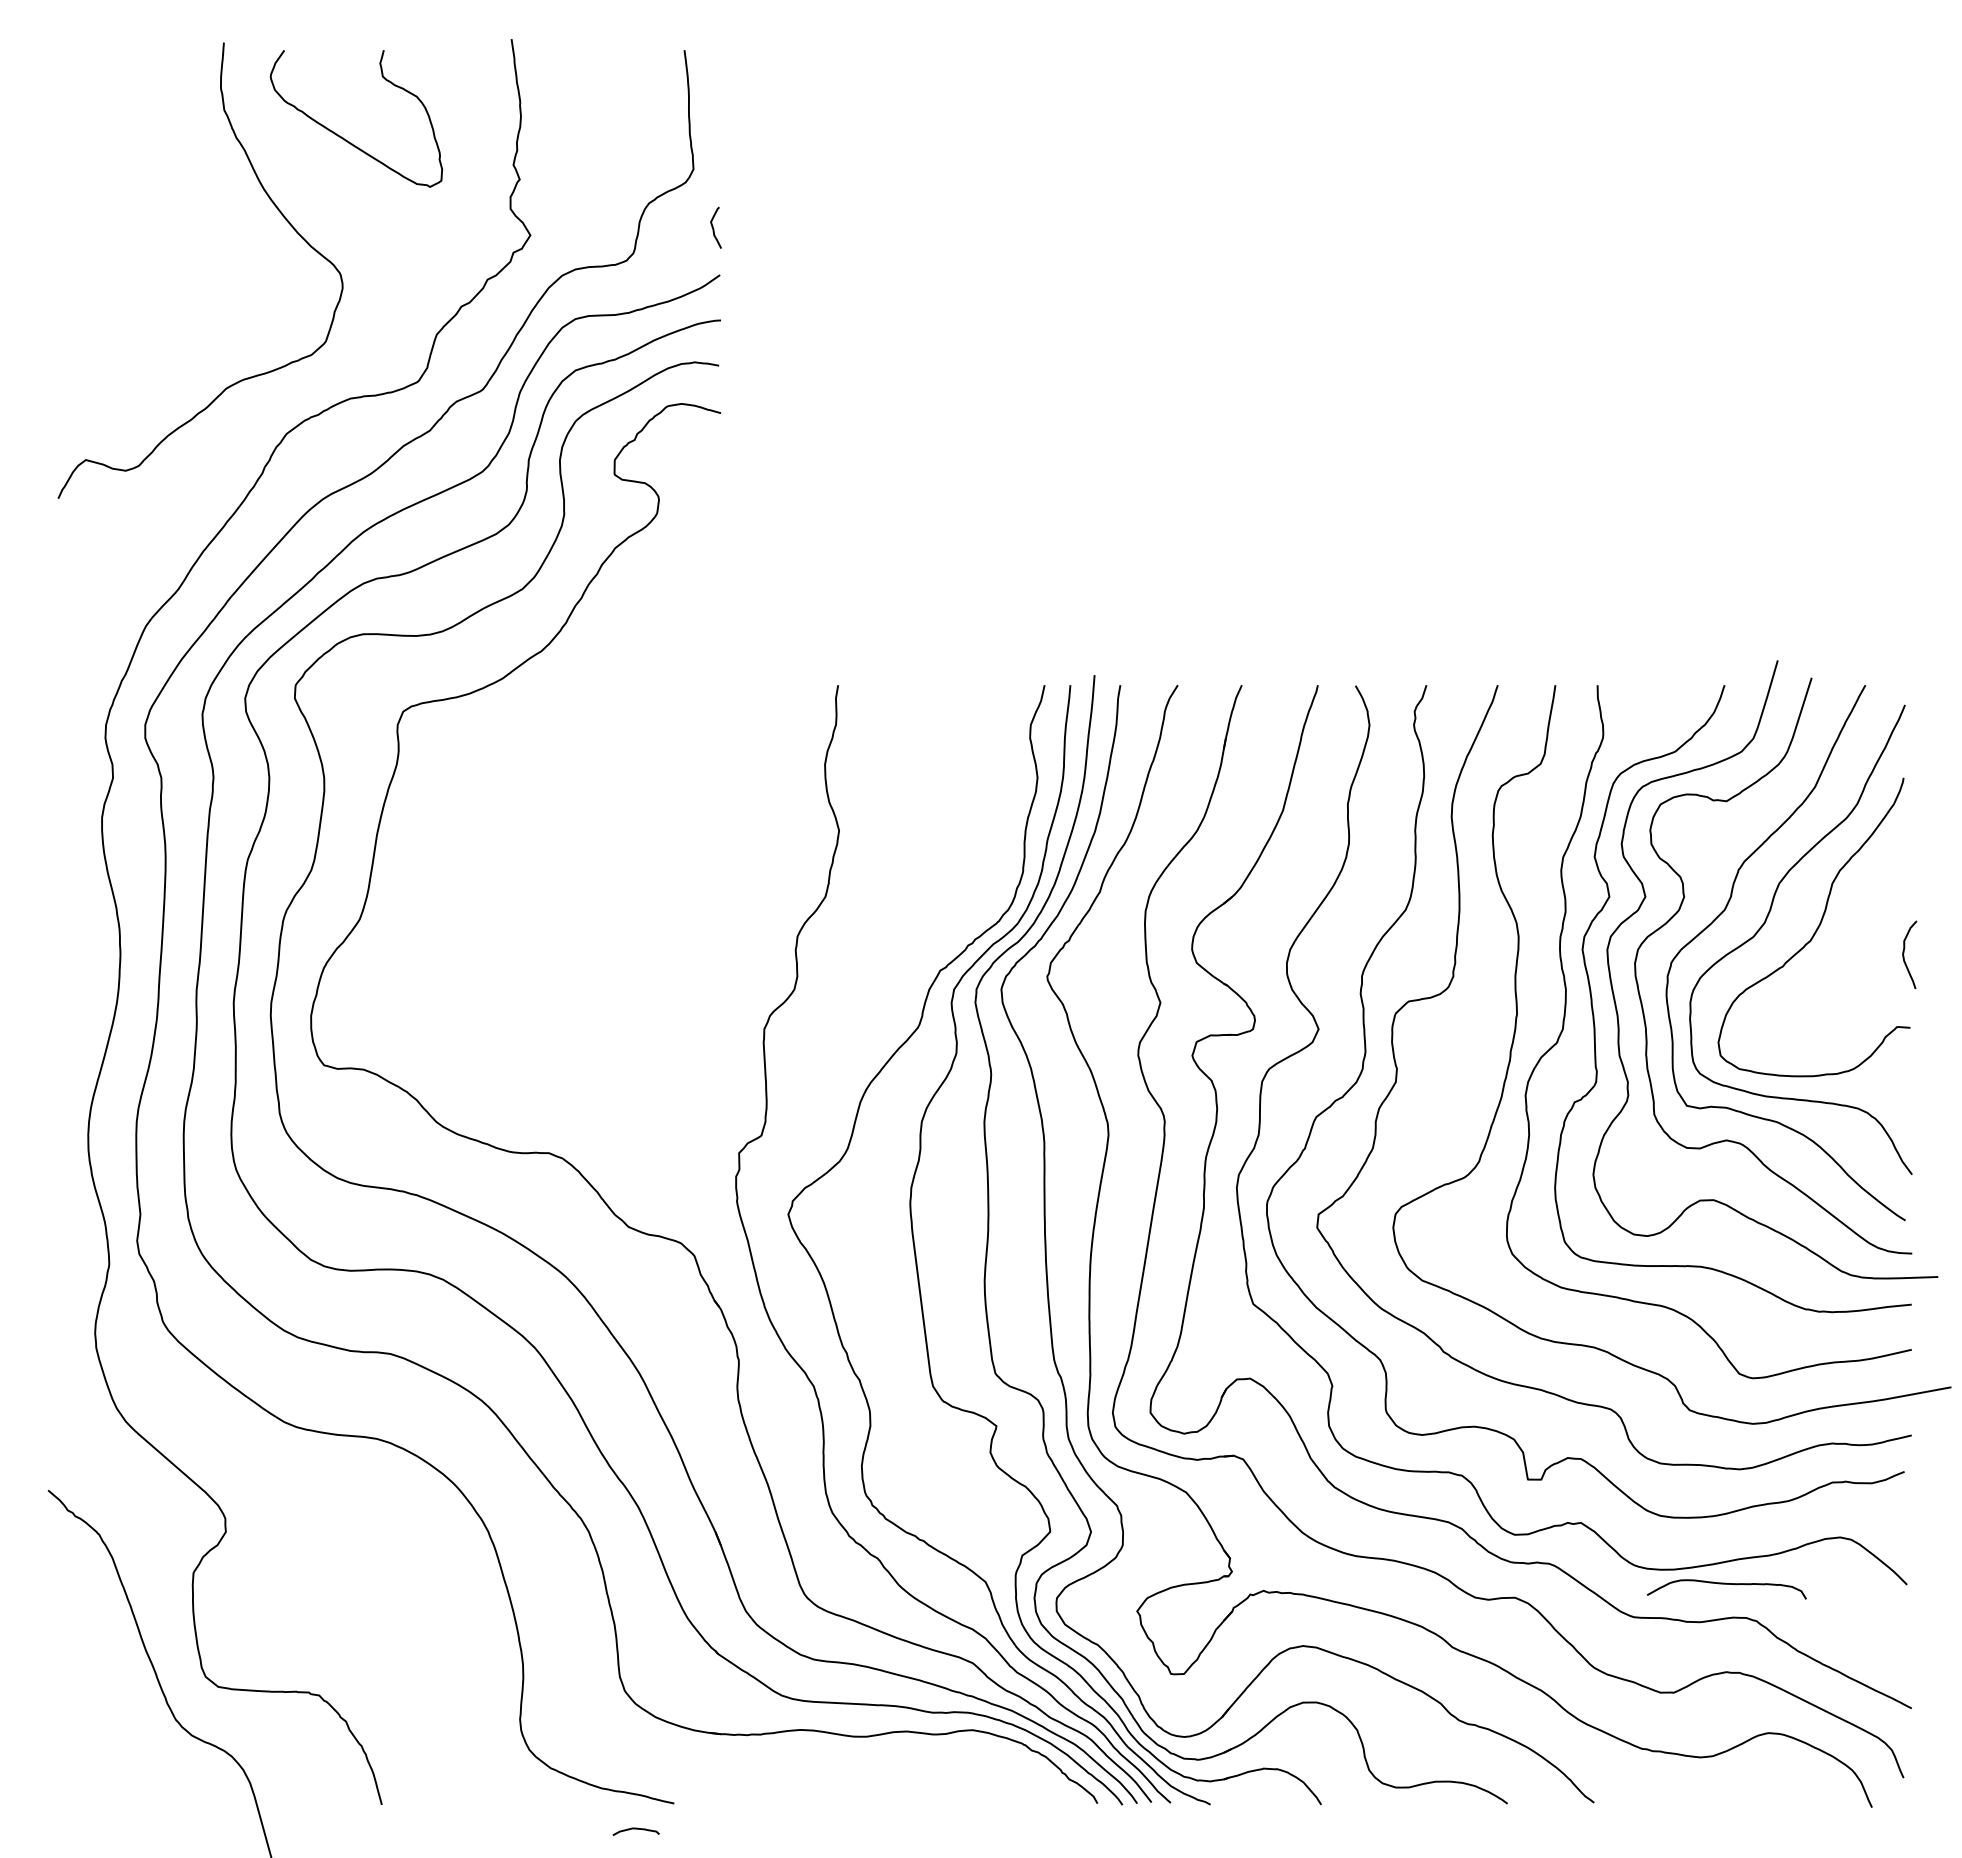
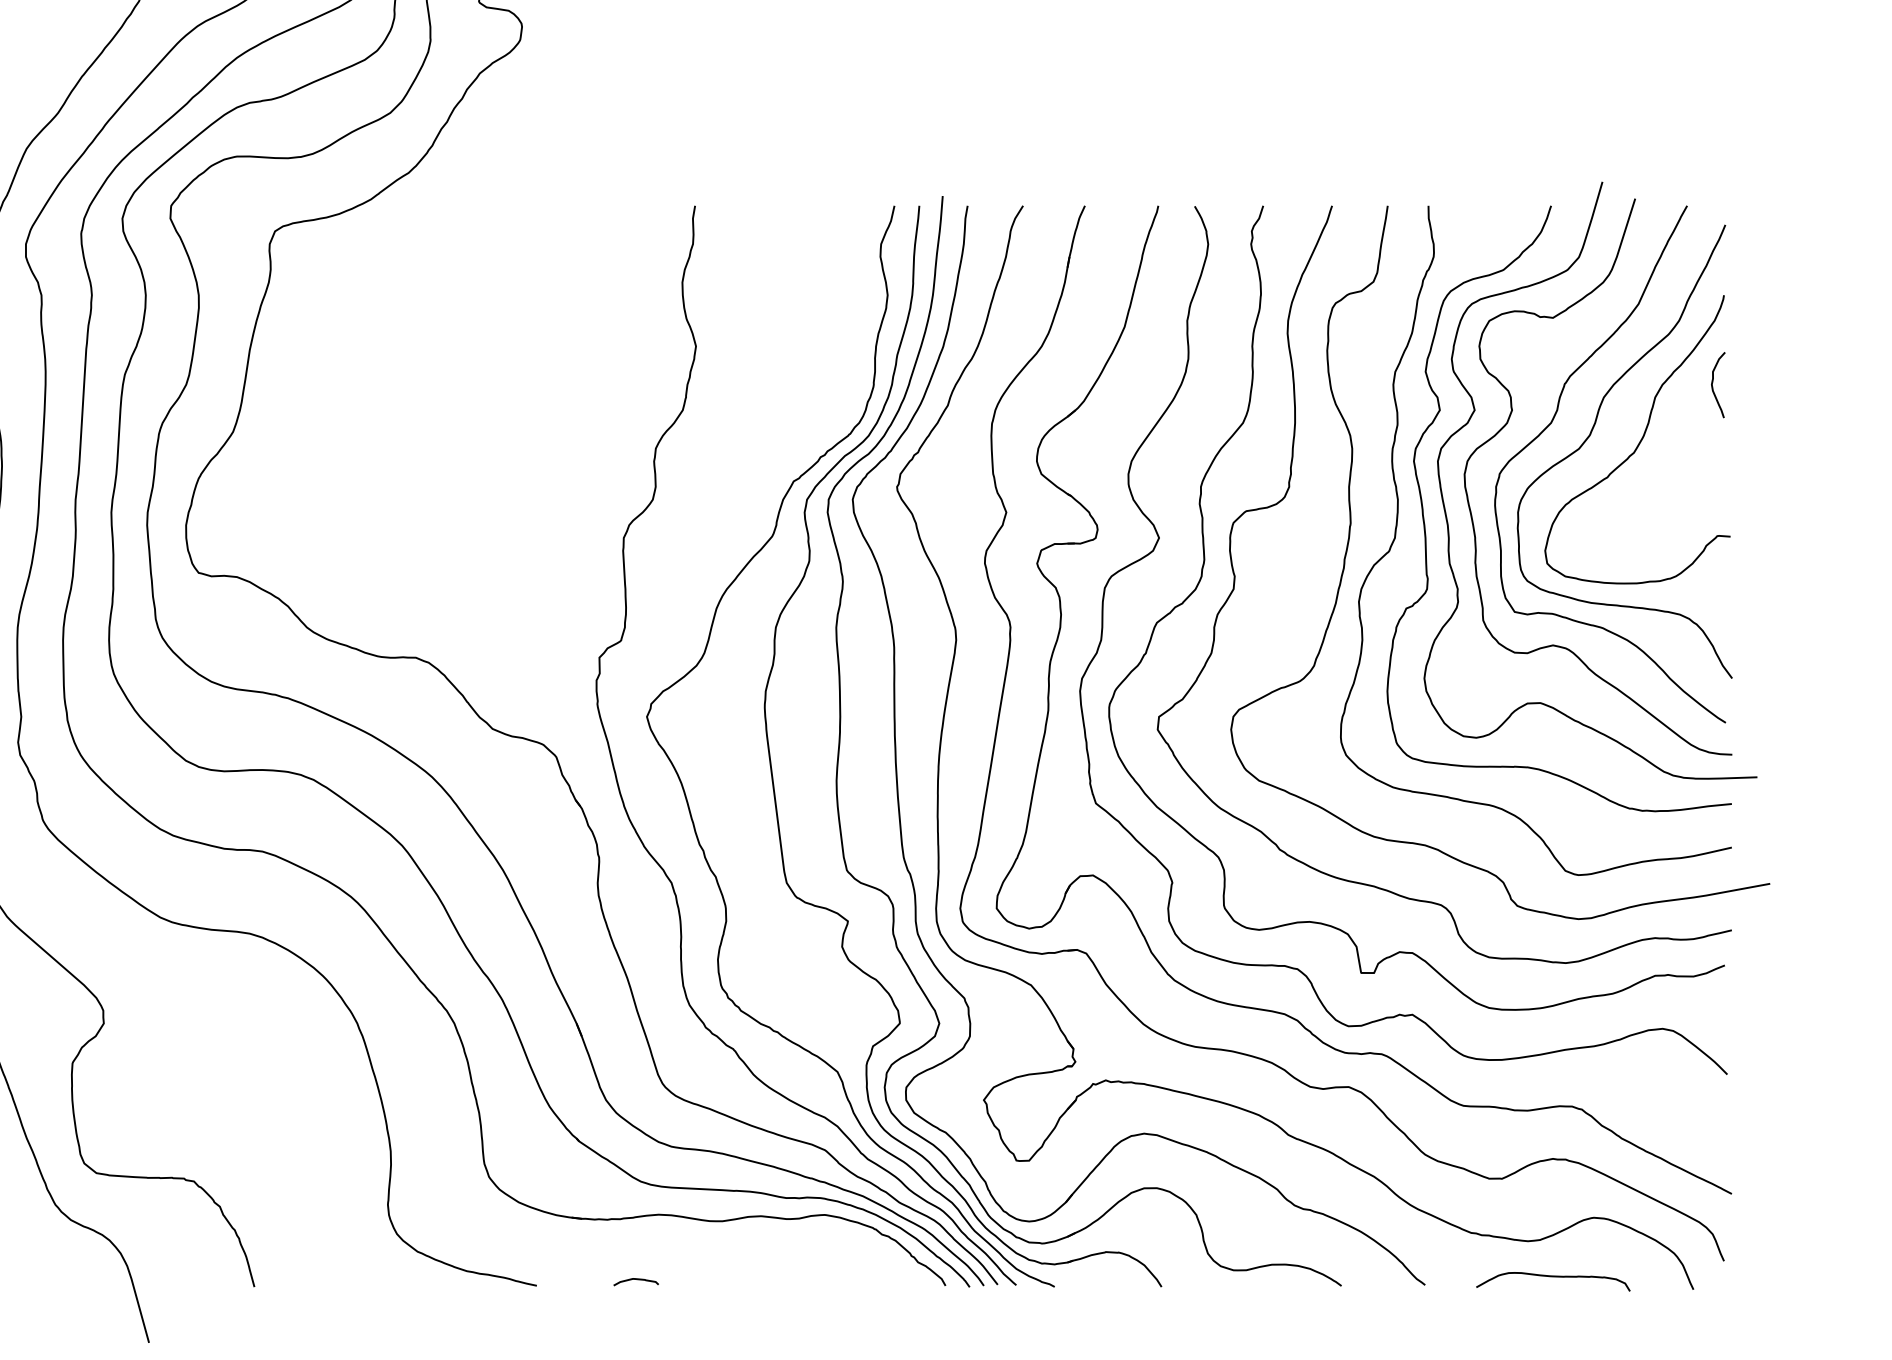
curve: (1904, 953) -> (1713, 383), moved
curve: (1726, 1584) -> (1552, 1277), moved
curve: (635, 1829) -> (635, 1279), moved

